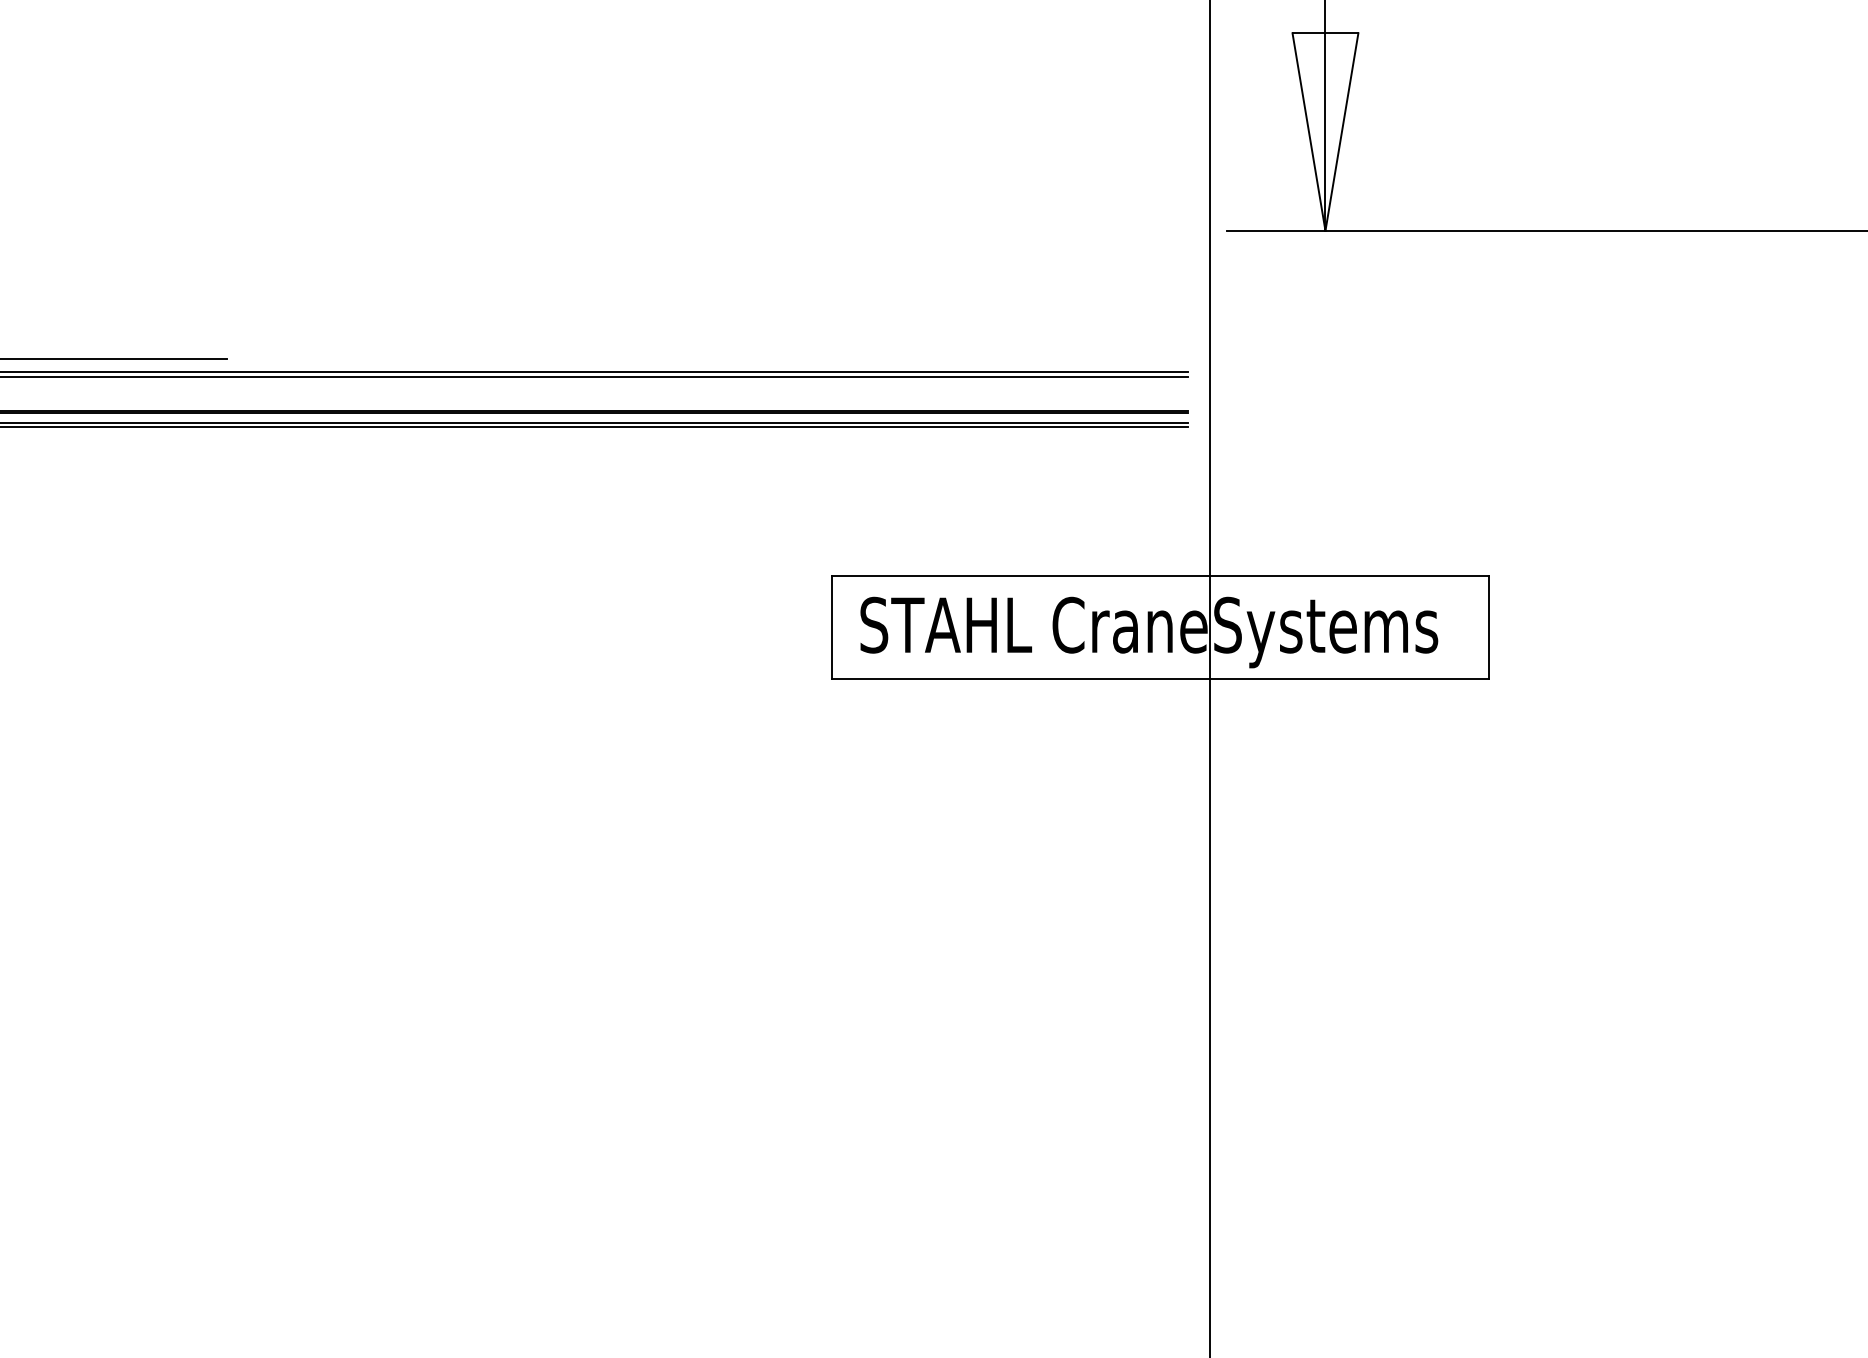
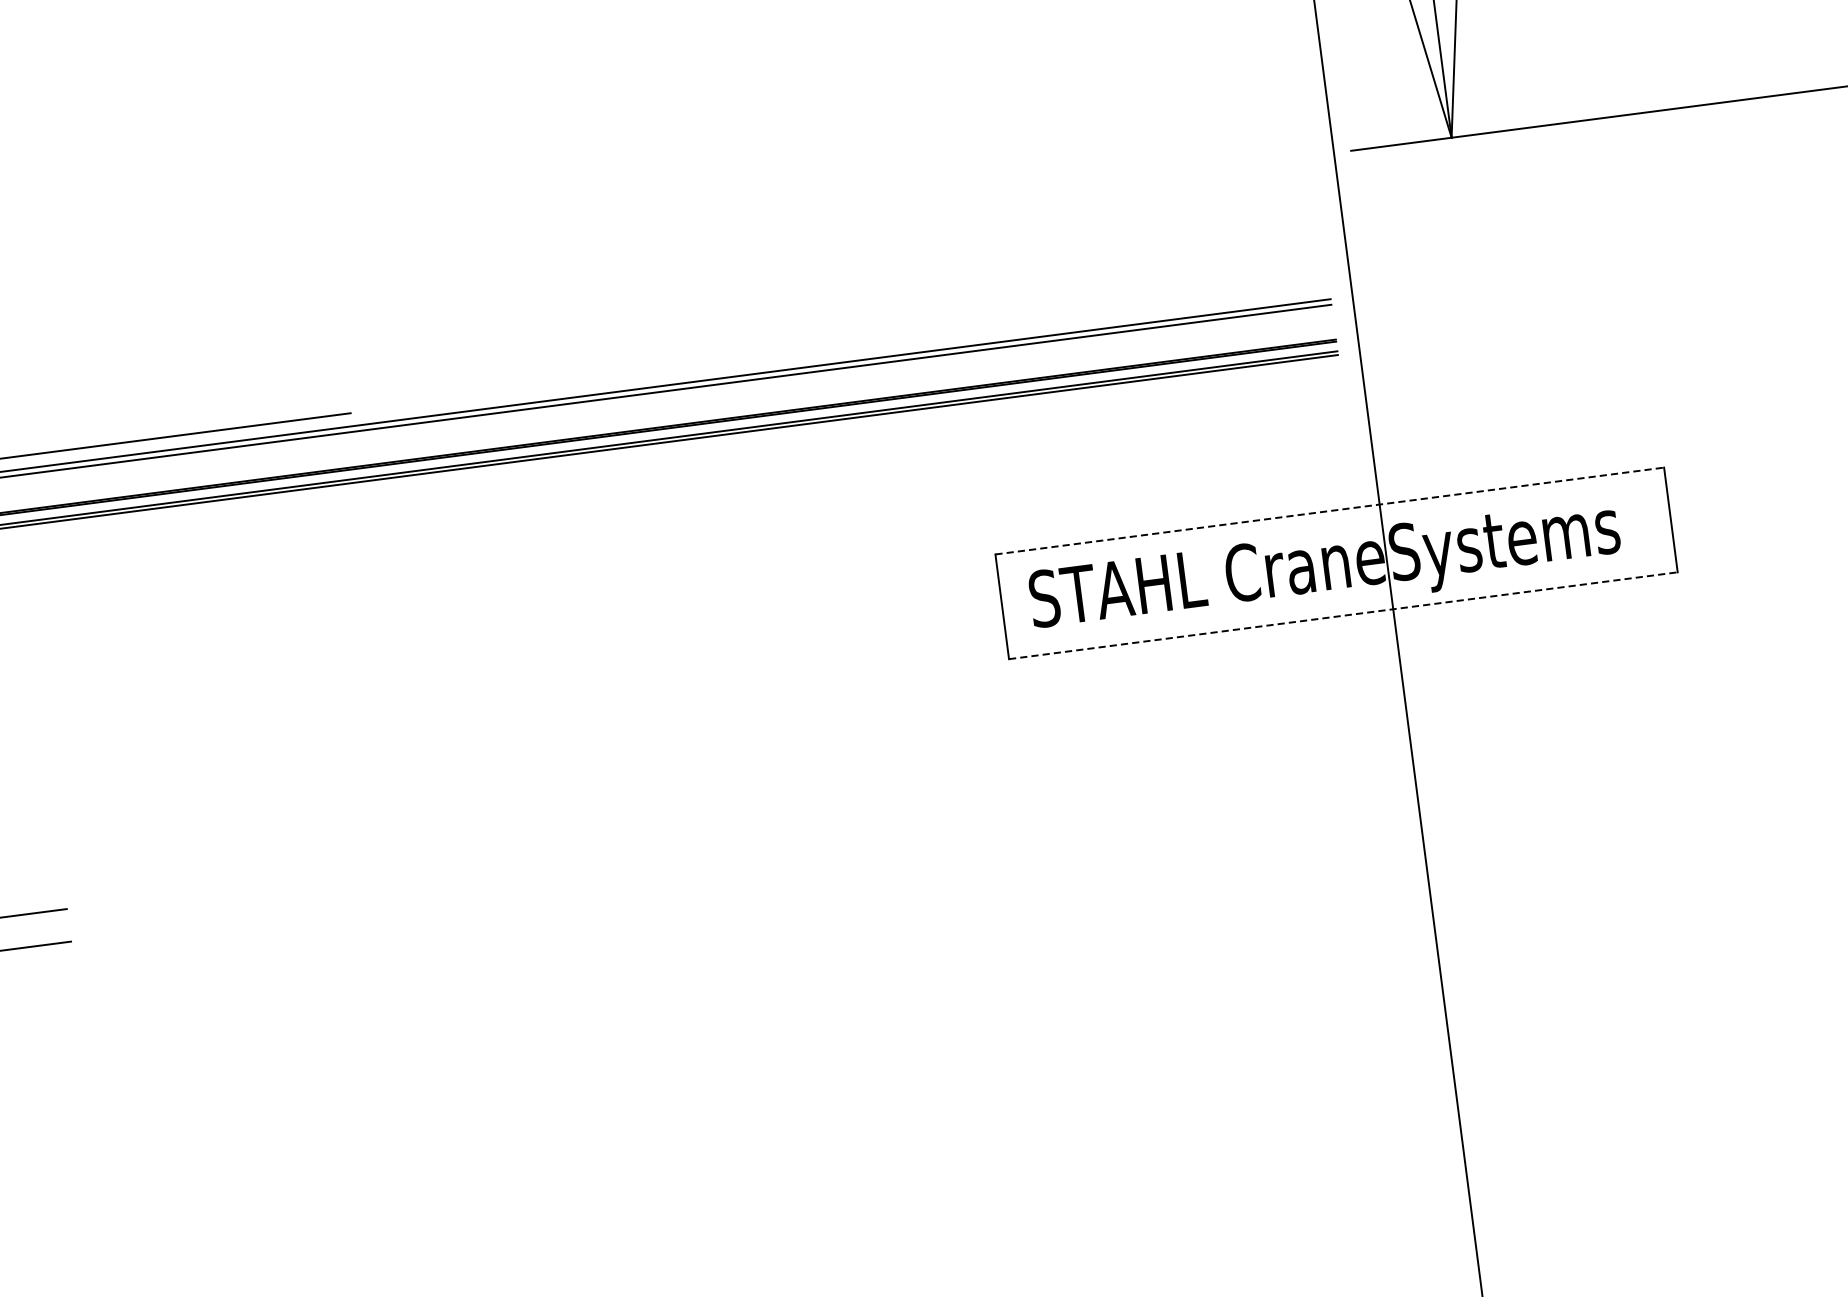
line: (1160, 576) -> (1329, 511), solid -> dashed
line: (1160, 679) -> (1343, 615), solid -> dashed

